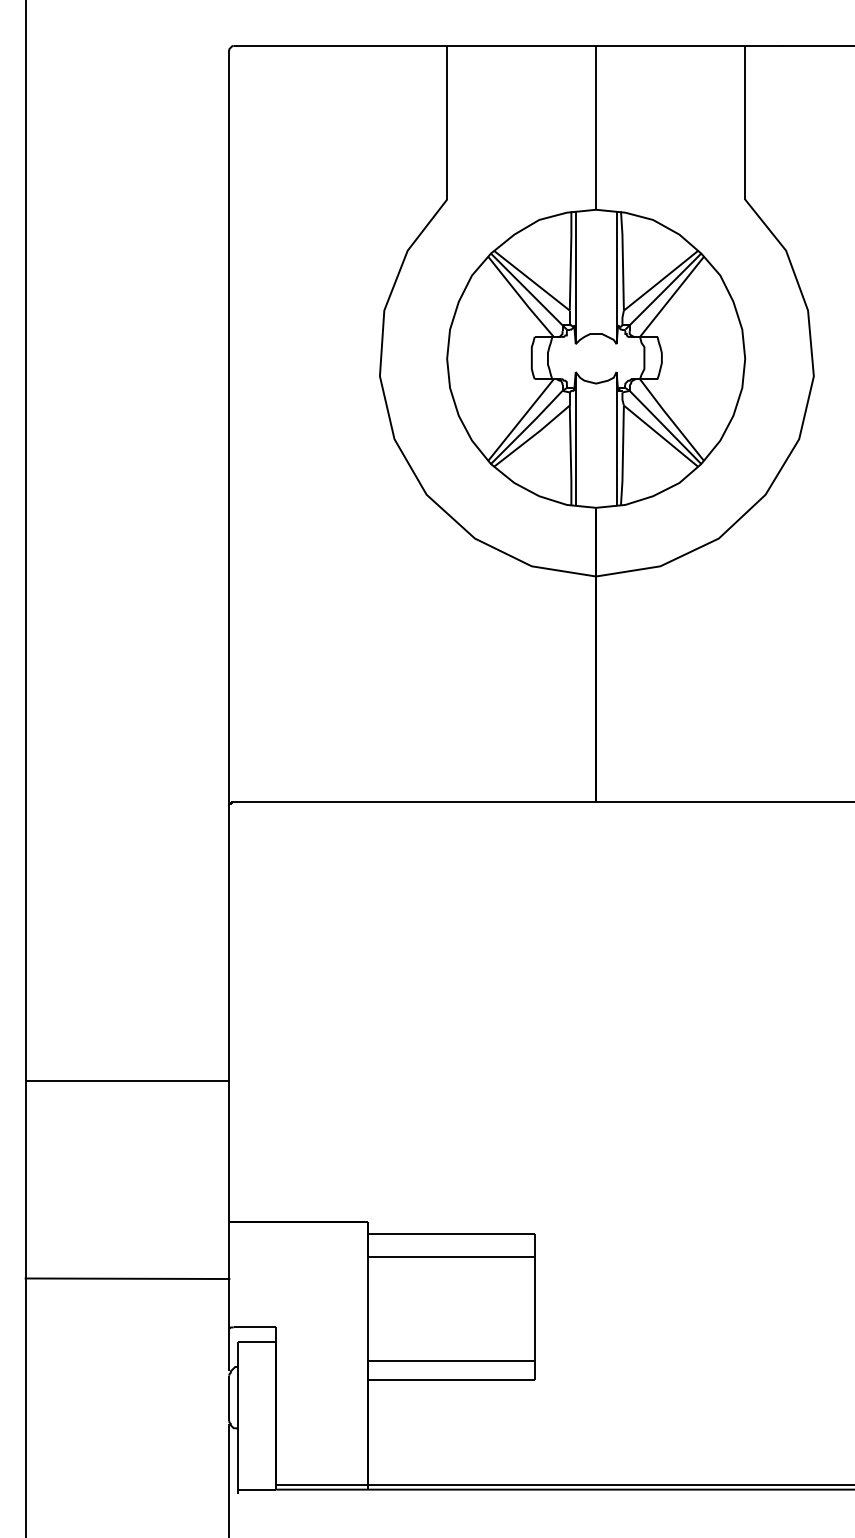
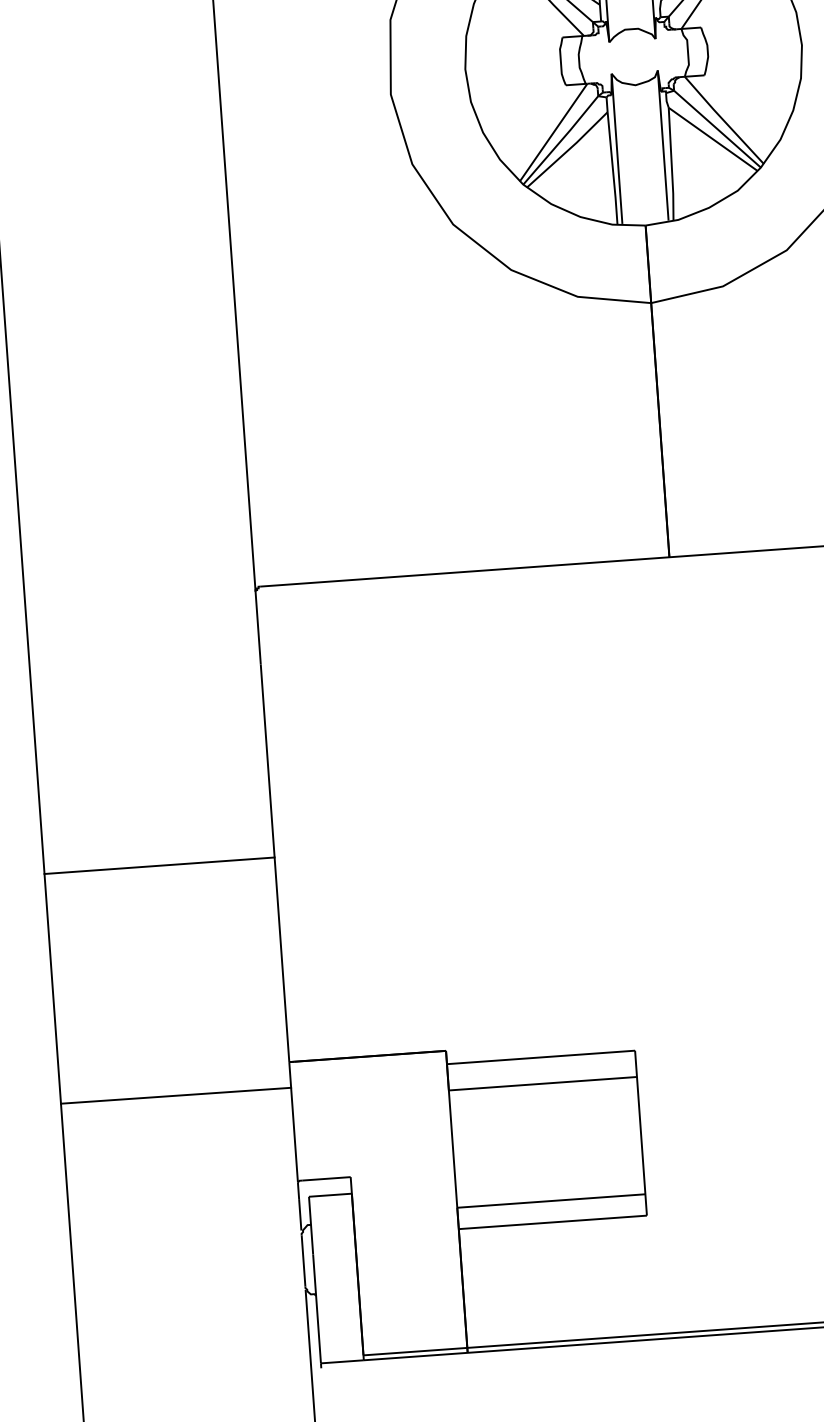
line: (127, 1081) -> (159, 866), moved
line: (127, 1278) -> (176, 1095), moved

